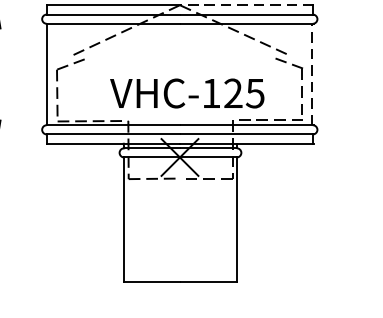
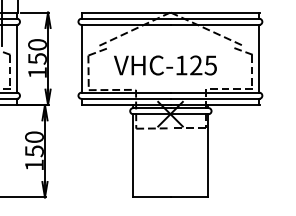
line: (247, 5) -> (215, 12), dashed -> solid
line: (311, 74) -> (258, 58), dashed -> solid
text: (187, 93) -> (165, 65), moved

